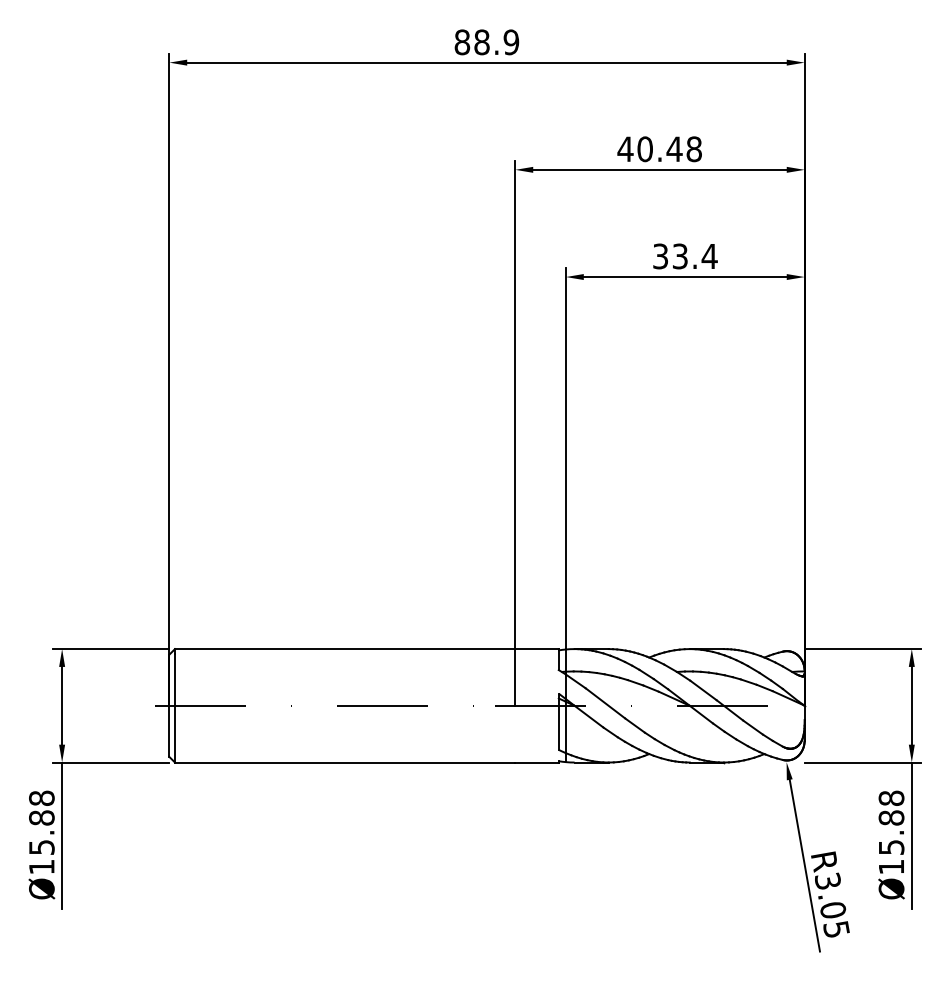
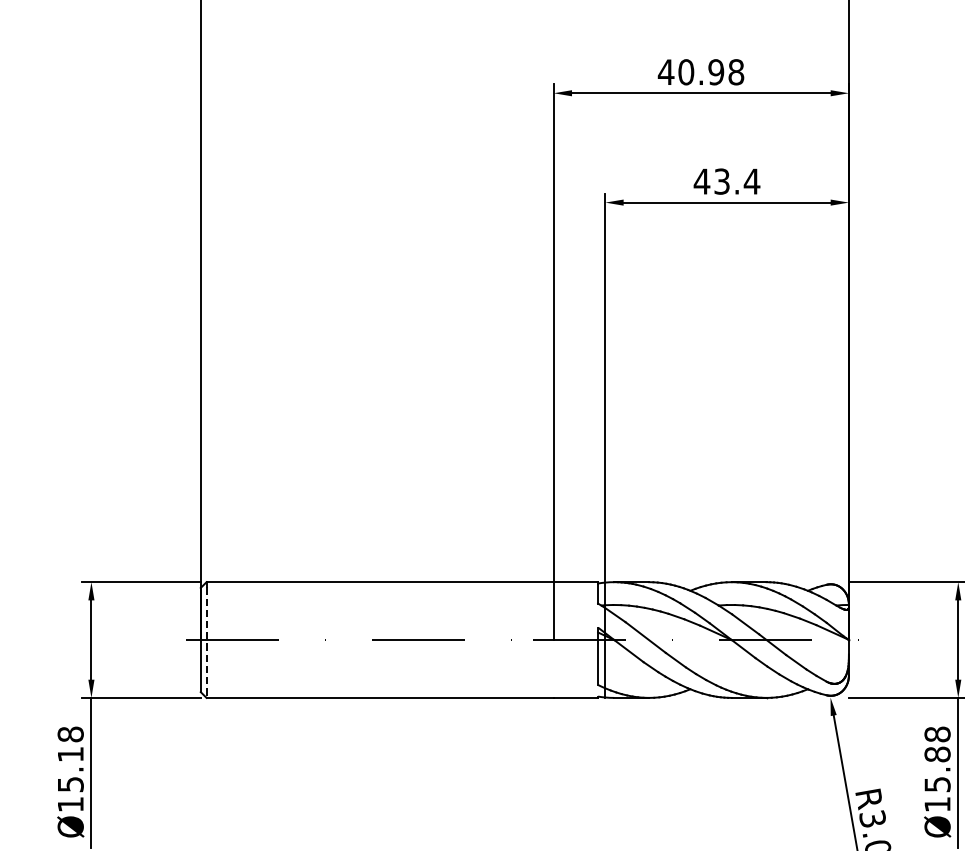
text: (674, 149) -> (716, 72), 40.48 -> 40.98
text: (660, 256) -> (701, 181), 33.4 -> 43.4
line: (175, 708) -> (207, 642), solid -> dashed
text: (41, 817) -> (70, 753), Ø15.88 -> Ø15.18

